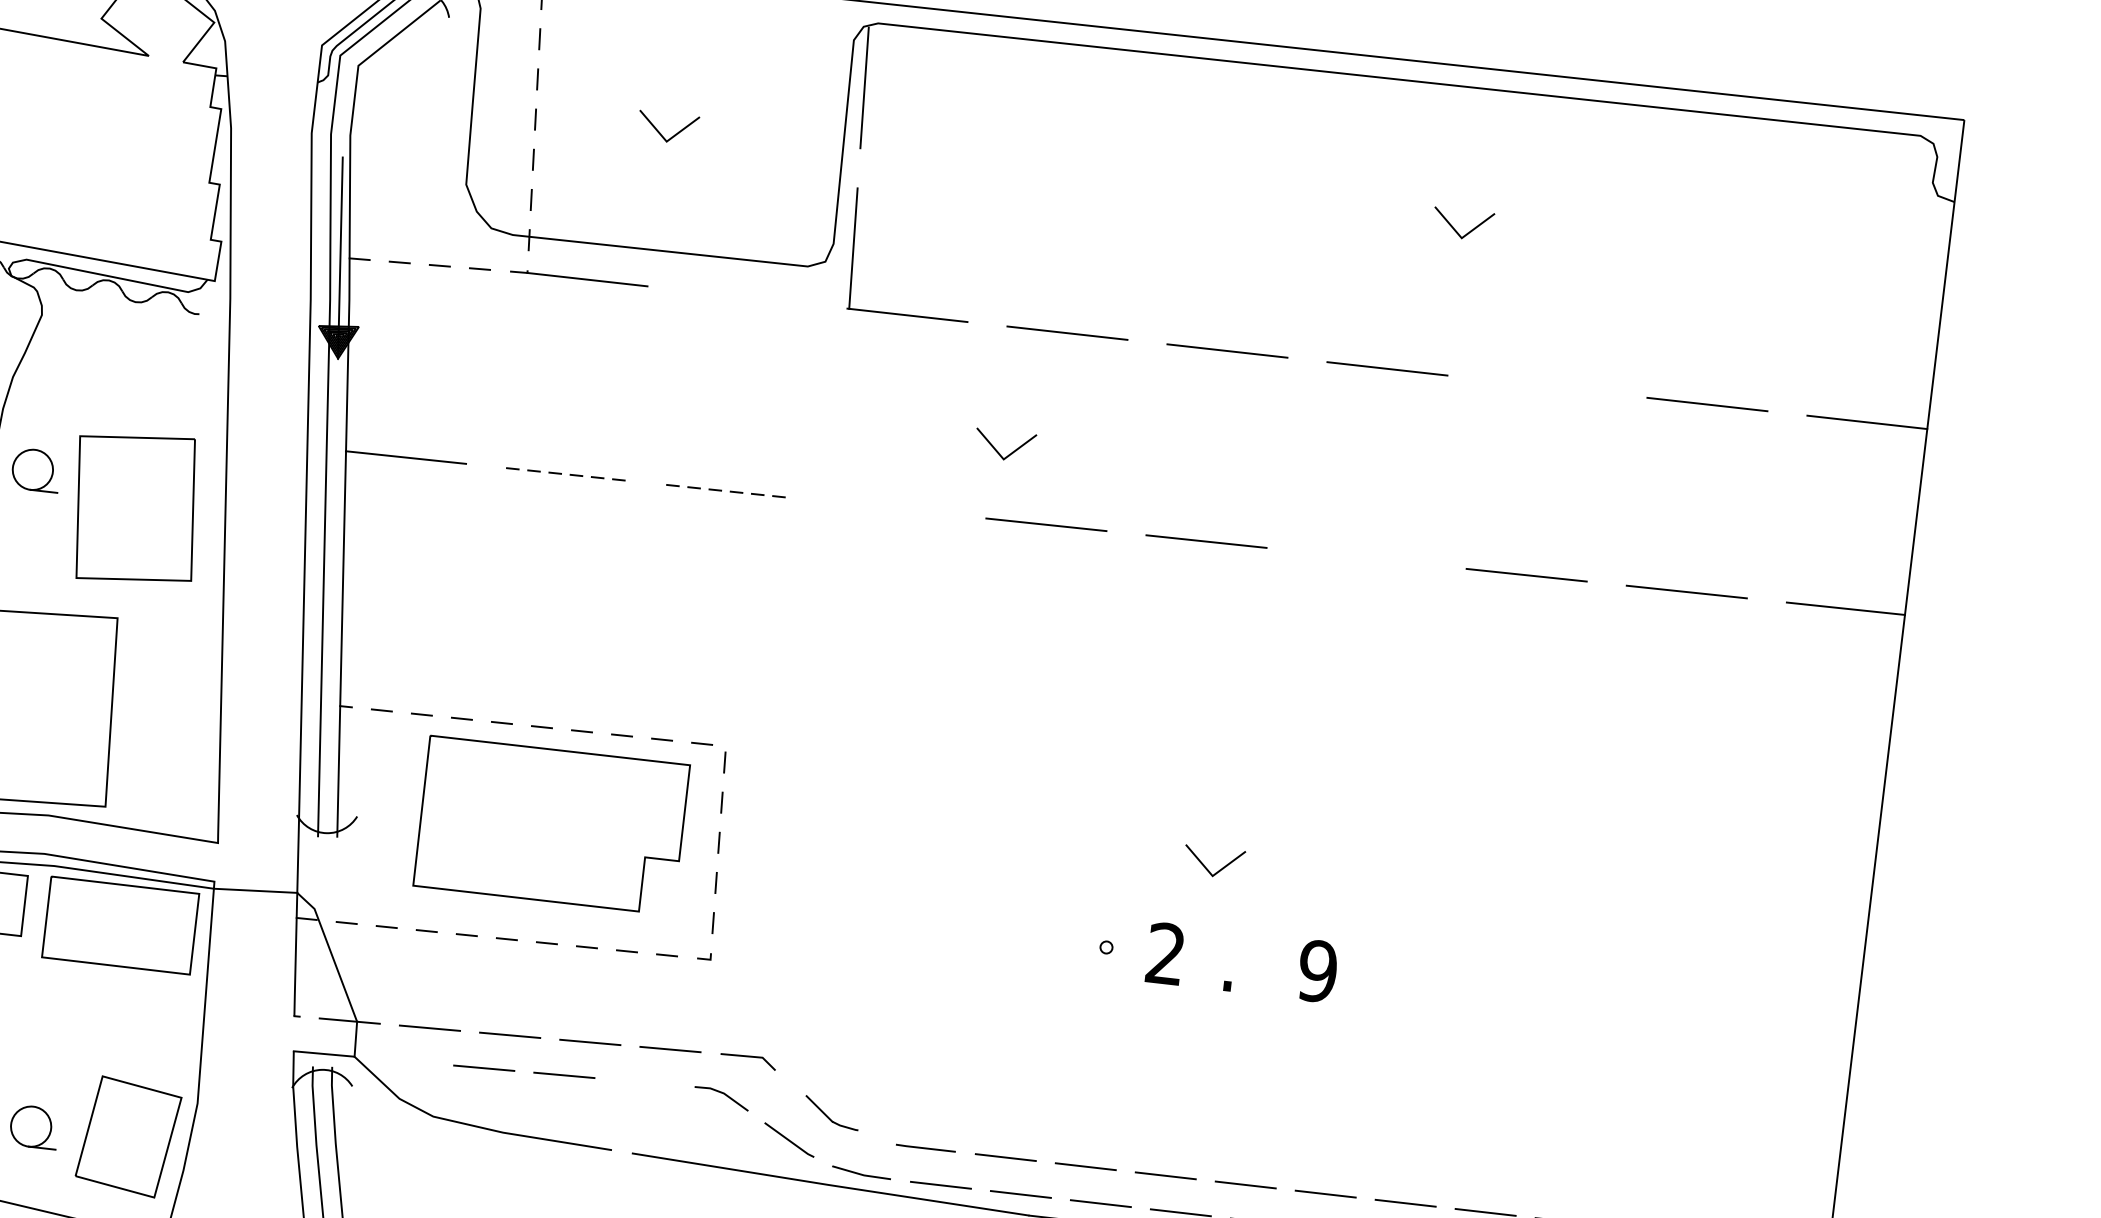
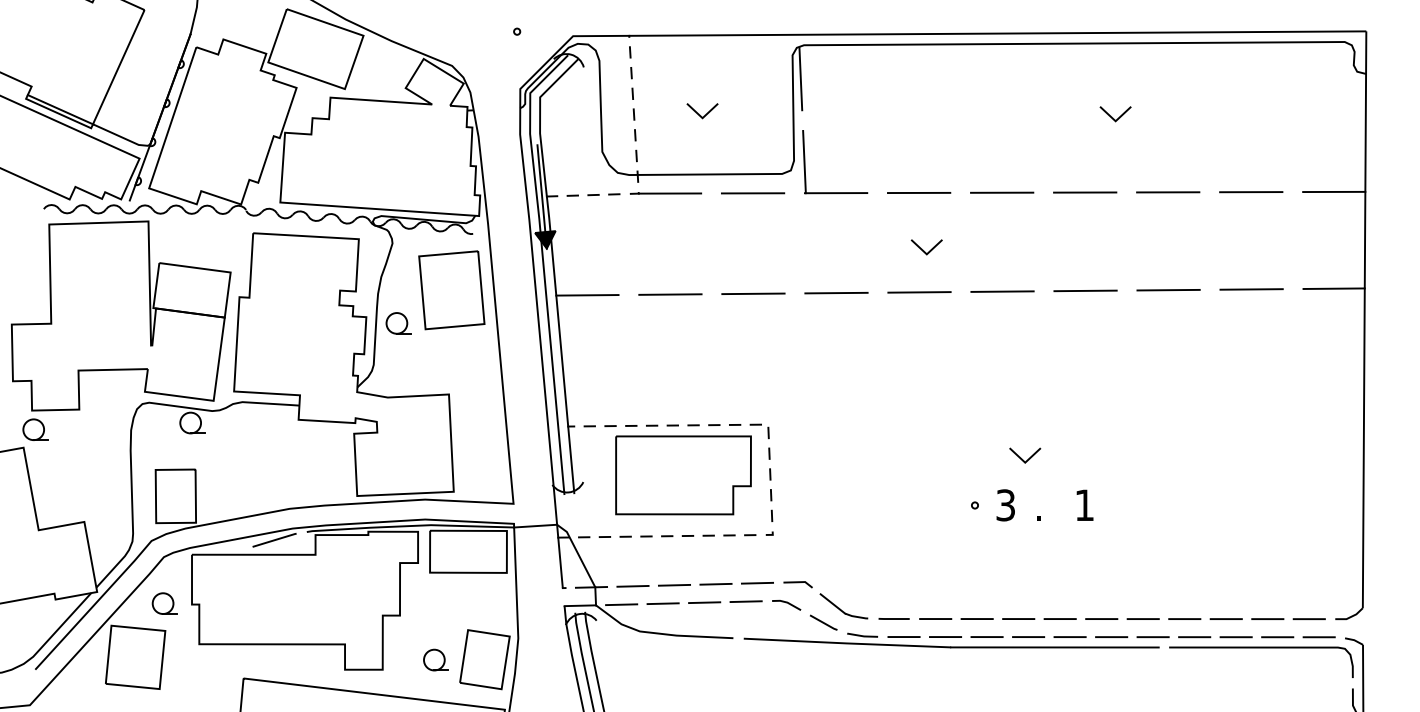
line: (746, 297) -> (752, 193), added
line: (1547, 387) -> (1168, 192), added
line: (998, 449) -> (923, 249), moved
line: (566, 474) -> (670, 294), dashed -> solid
line: (726, 490) -> (753, 293), dashed -> solid
line: (886, 506) -> (836, 292), added
part: (134, 508) -> (451, 290), moved
line: (1366, 557) -> (1085, 290), added
text: (1165, 954) -> (1005, 505), 2 -> 3
text: (1317, 971) -> (1084, 505), 9 -> 1
line: (403, 1060) -> (621, 604), added
line: (643, 1082) -> (745, 601), added
part: (831, 1113) -> (843, 606), size x1.67

